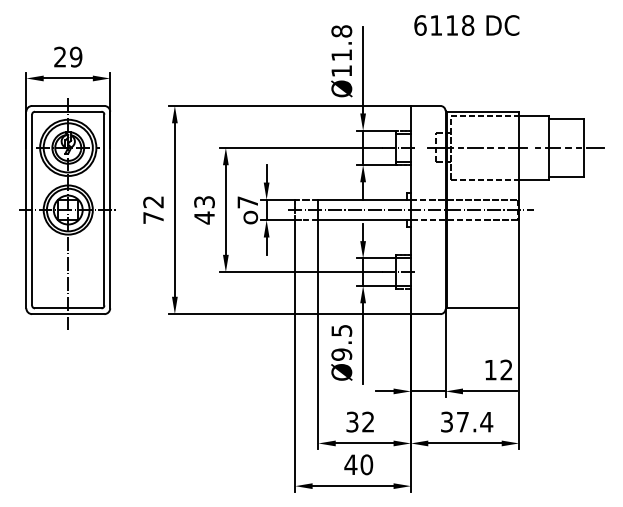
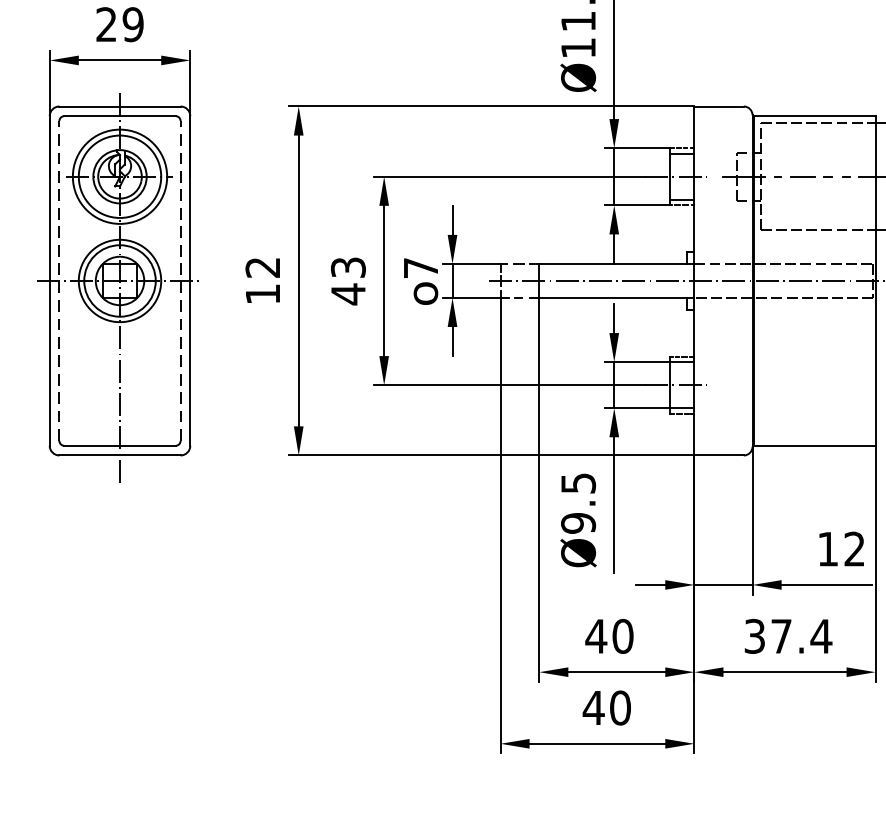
line: (32, 209) -> (60, 280), solid -> dashed
line: (104, 209) -> (180, 280), solid -> dashed
text: (153, 217) -> (262, 293), 72 -> 12
text: (359, 421) -> (608, 635), 32 -> 40

